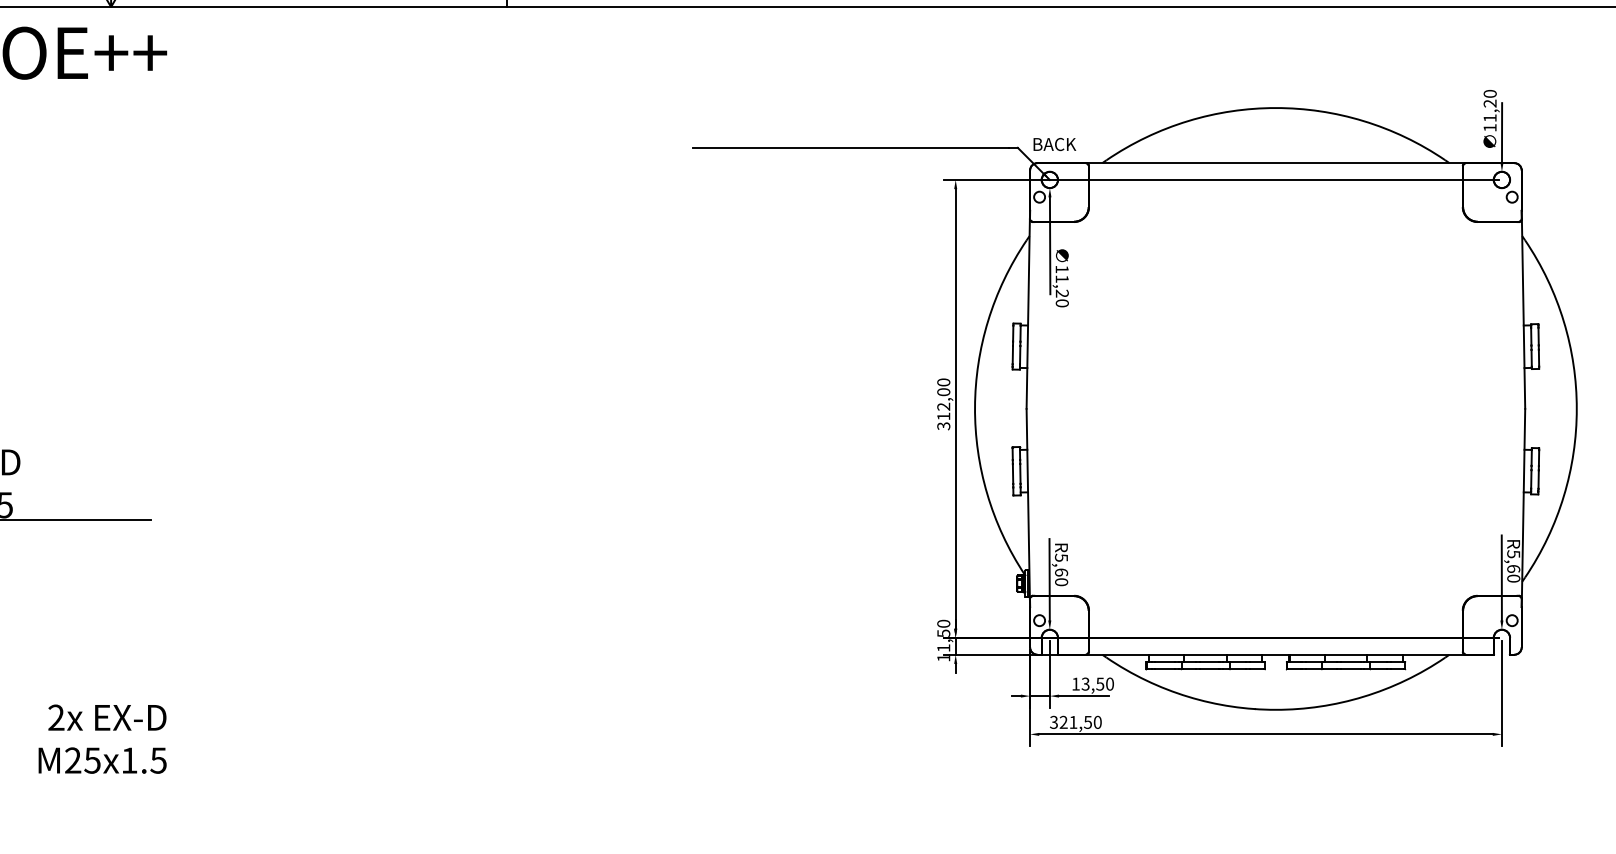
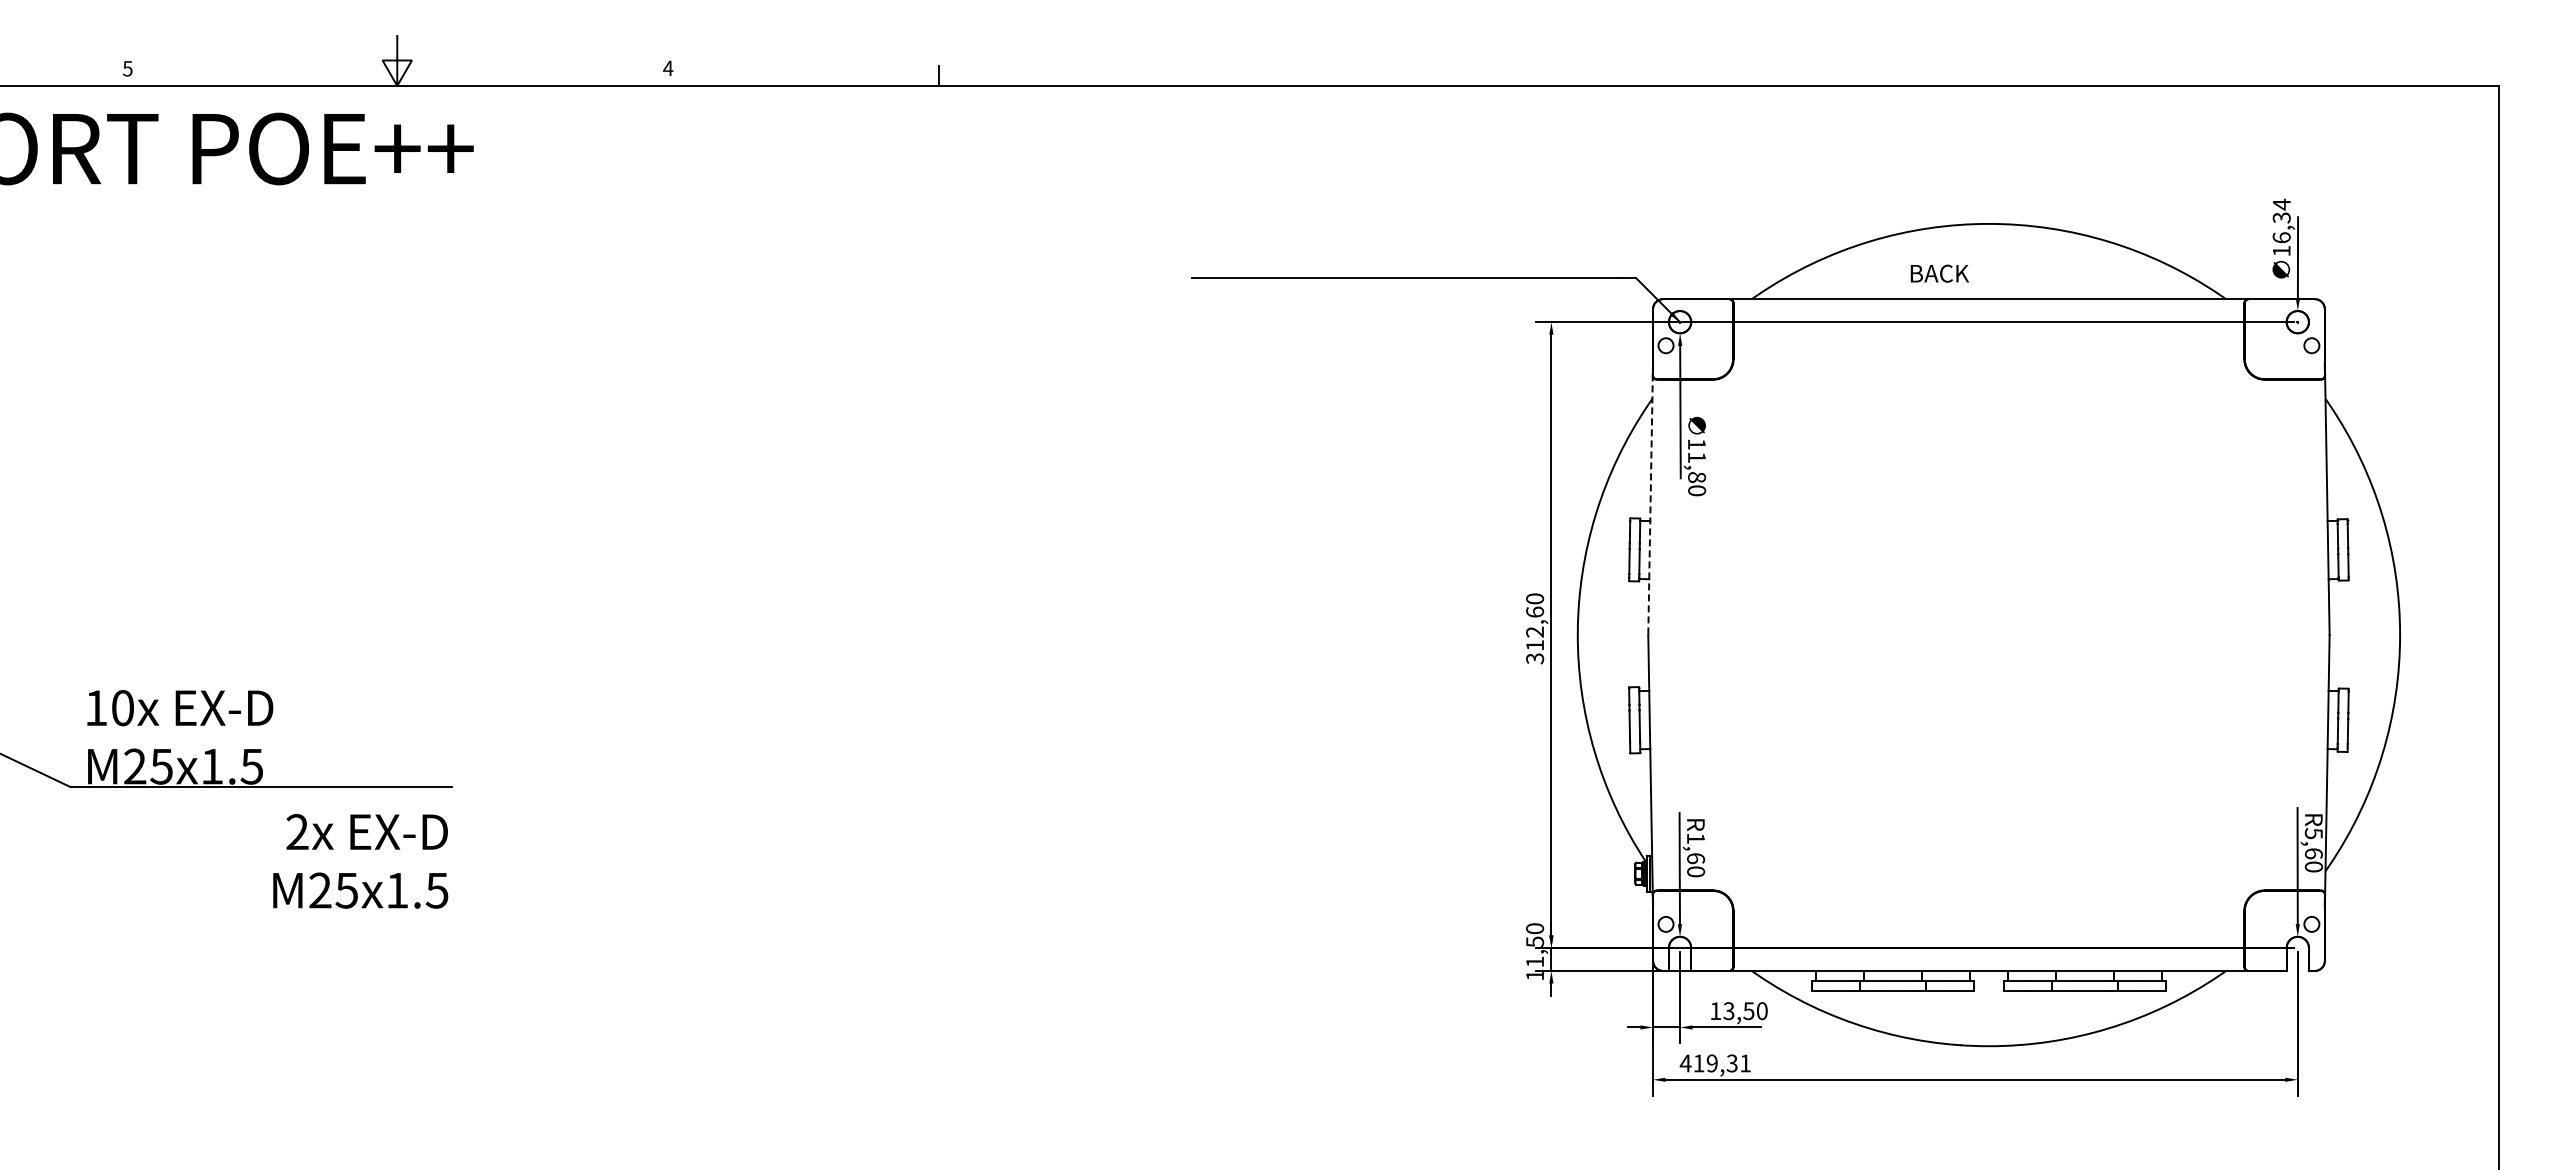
text: (1489, 105) -> (2281, 220), 11,20 -> 16,34
text: (1054, 144) -> (1939, 273), moved
text: (1061, 293) -> (1696, 477), 11,20 -> 11,80
line: (1028, 313) -> (1650, 504), solid -> dashed
text: (943, 391) -> (1534, 611), 312,00 -> 312,60
text: (1061, 557) -> (1695, 837), R5,60 -> R1,60
text: (1075, 722) -> (1715, 1063), 321,50 -> 419,31
text: (102, 739) -> (360, 861), moved

